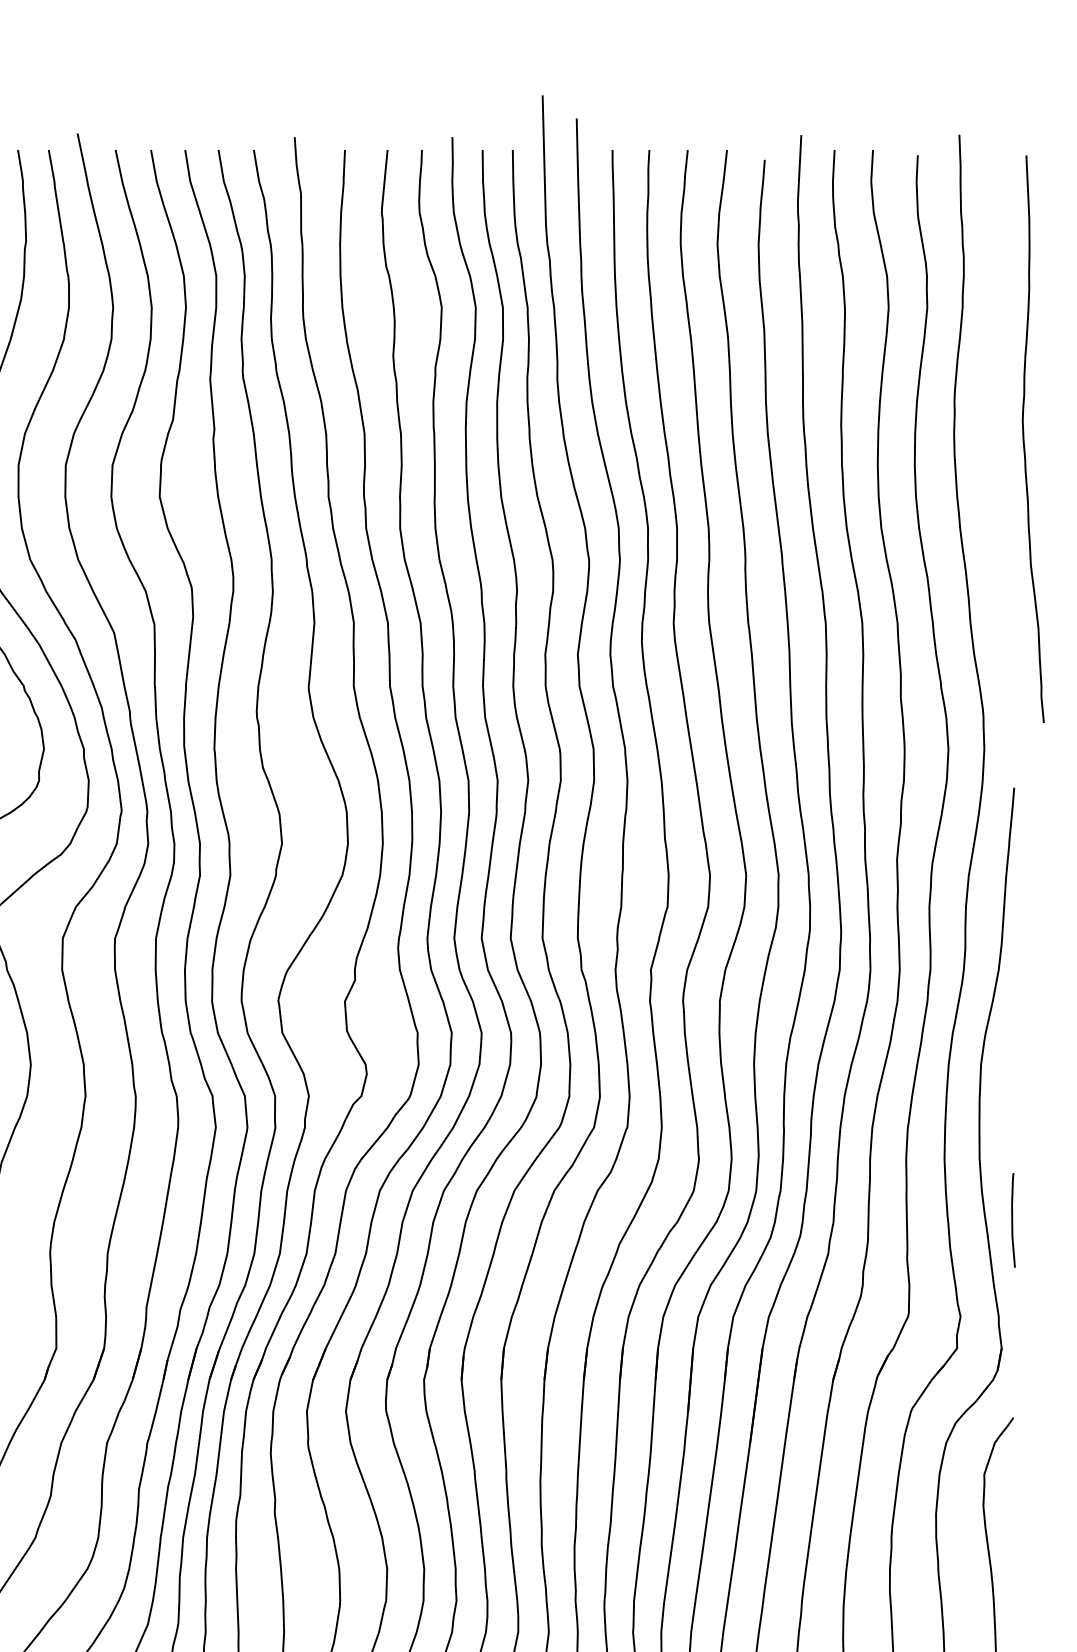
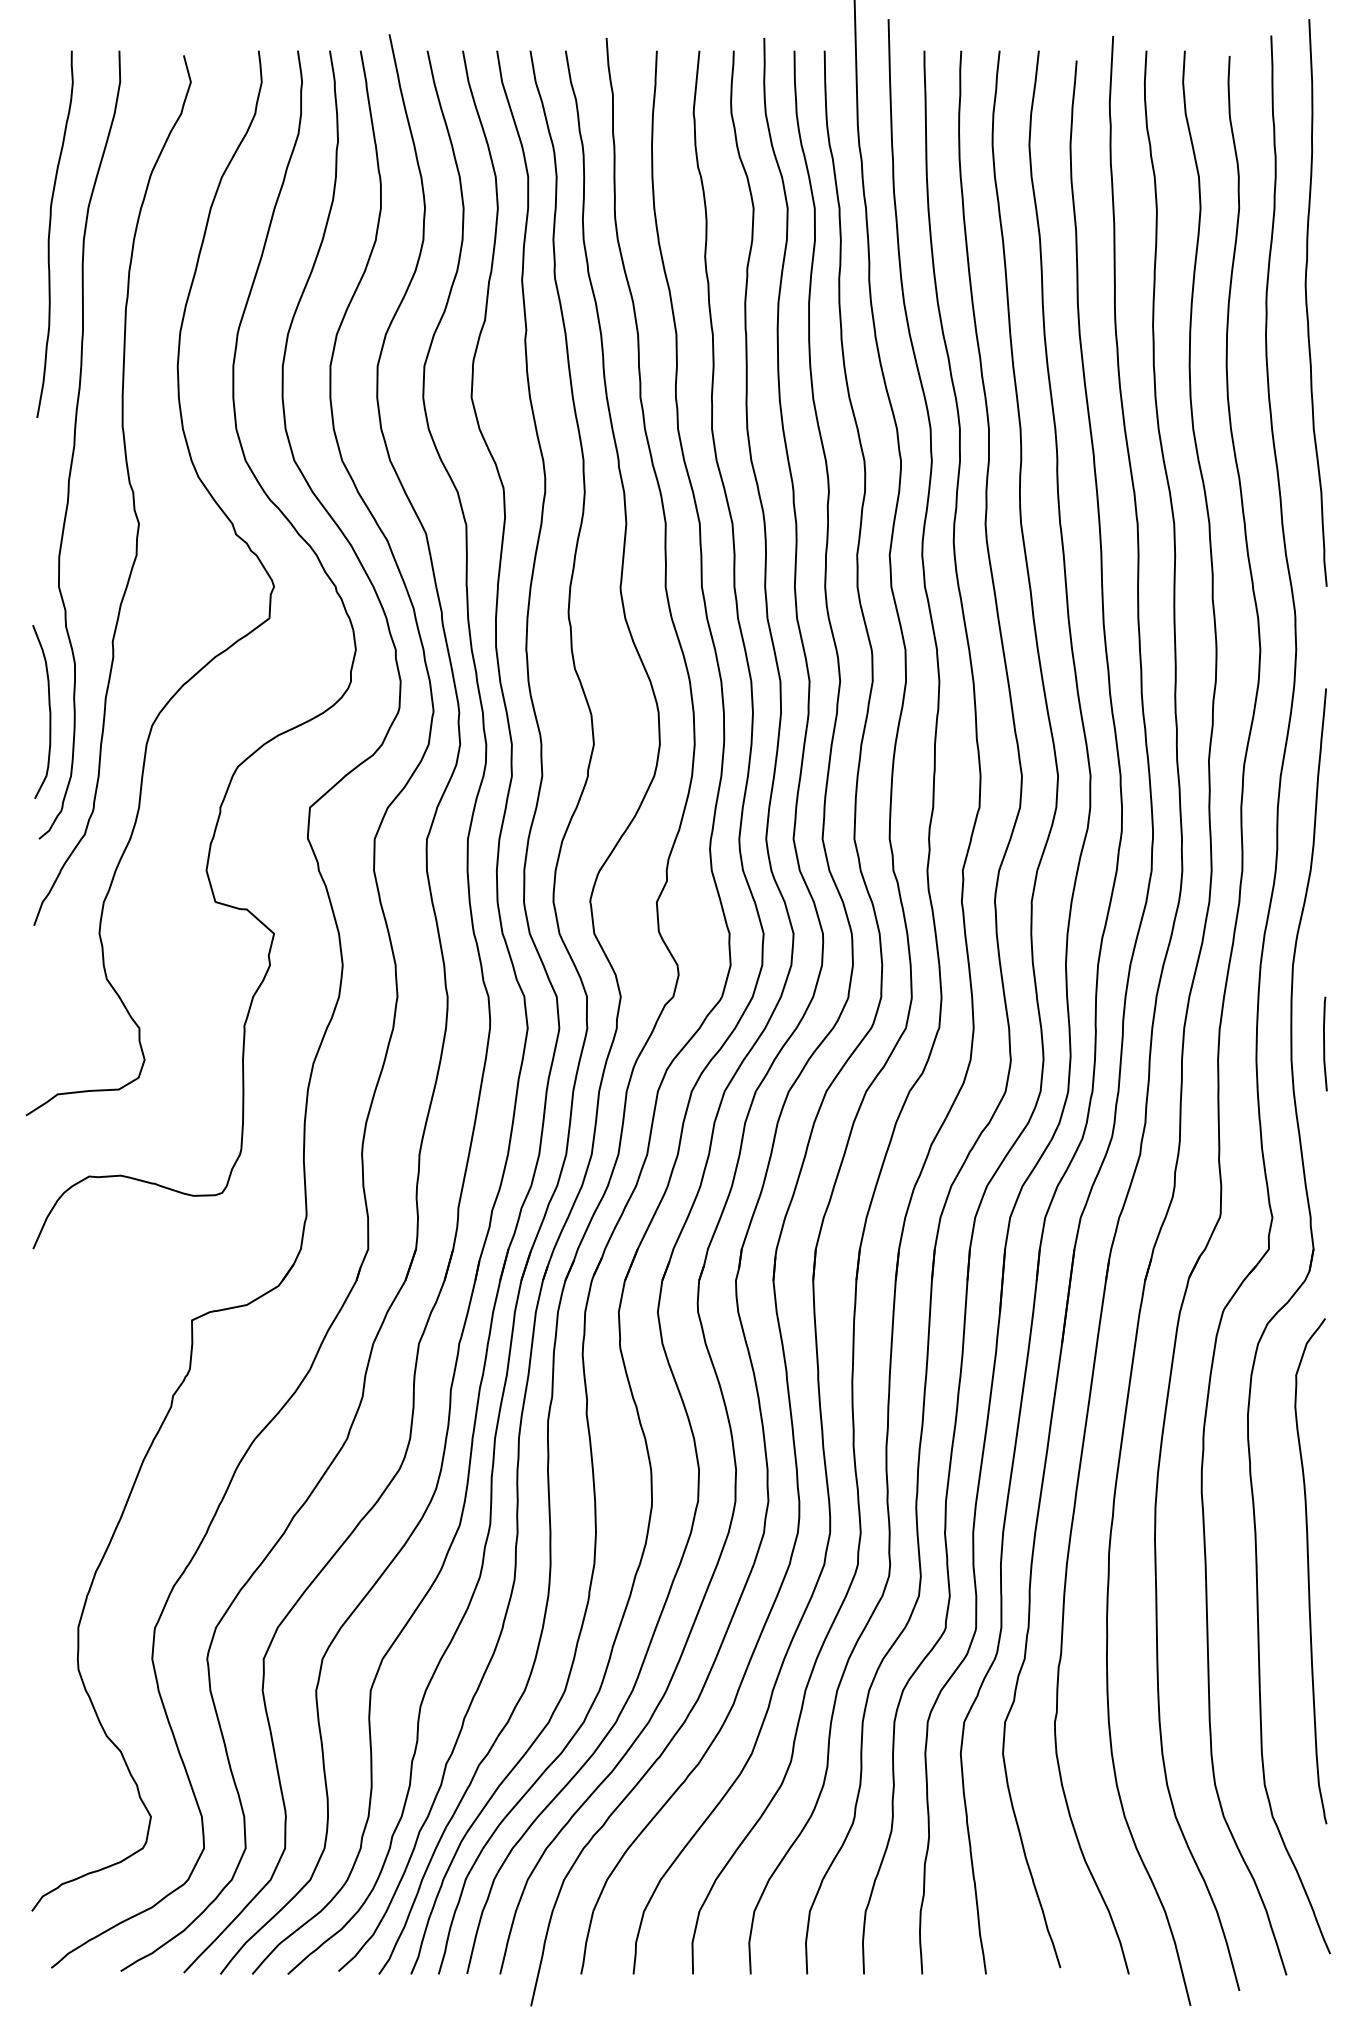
curve: (1024, 438) -> (1307, 302), moved
curve: (1012, 1219) -> (1324, 1043), moved

